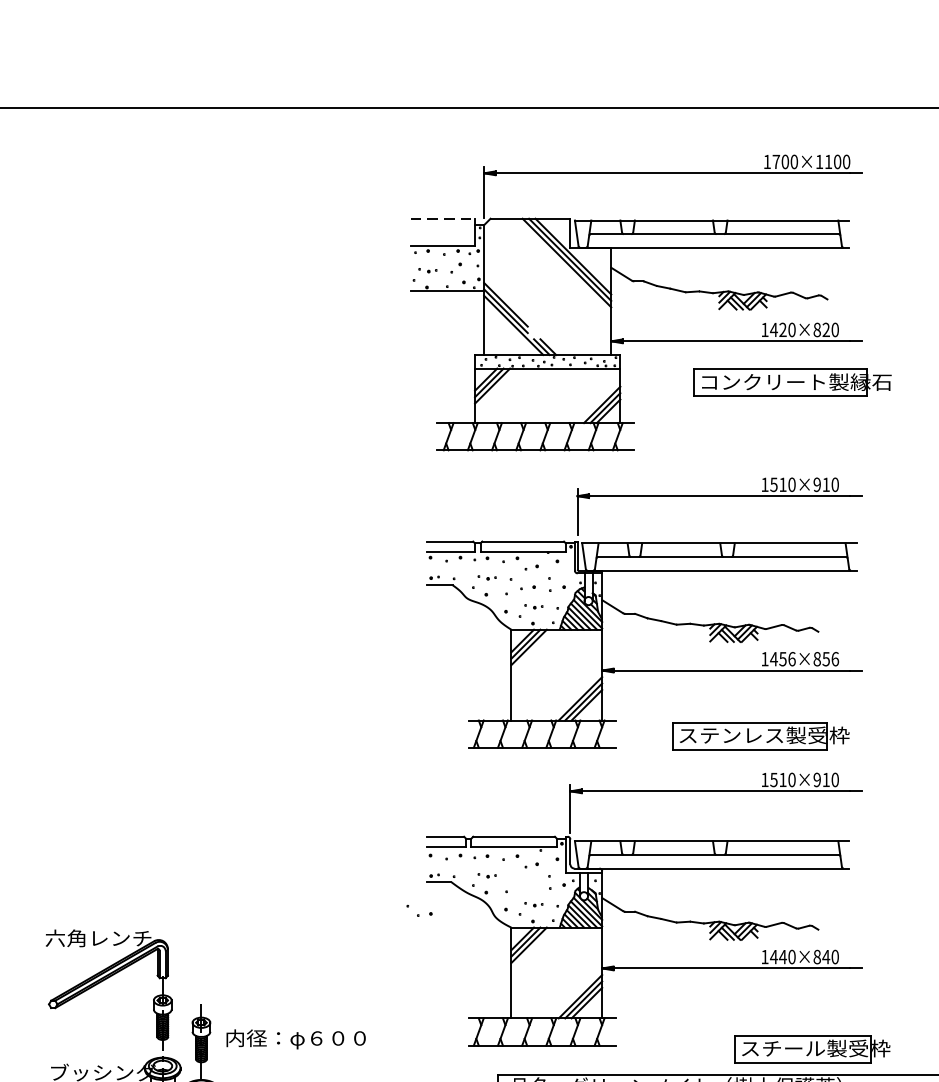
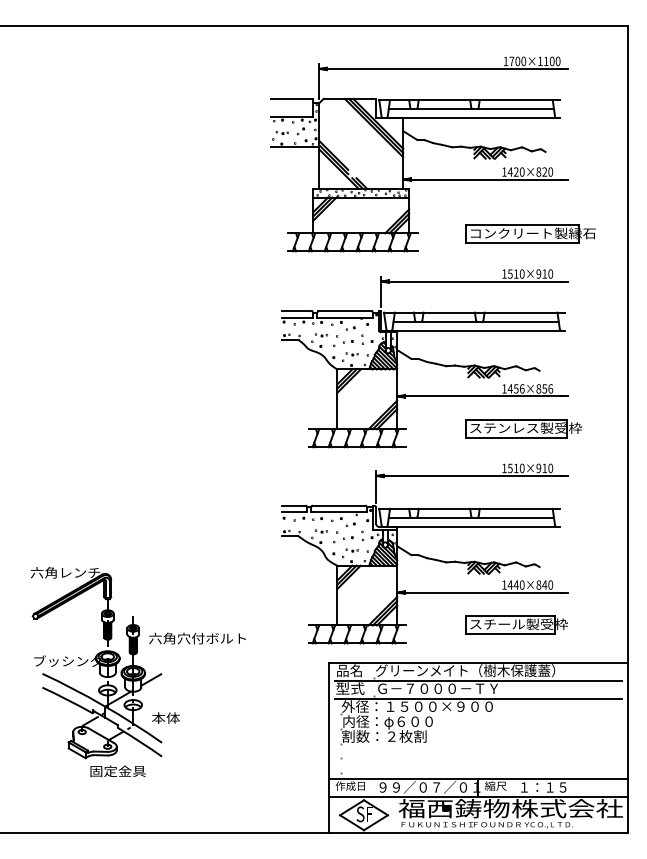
line: (443, 218) -> (292, 98), dashed -> solid
part: (792, 382) -> (530, 233), moved
part: (760, 736) -> (523, 428), moved
part: (418, 910) -> (344, 535), moved
text: (298, 1038) -> (197, 638), 内径：φ６００ -> 六角穴付ボルト
part: (812, 1048) -> (516, 624), moved

